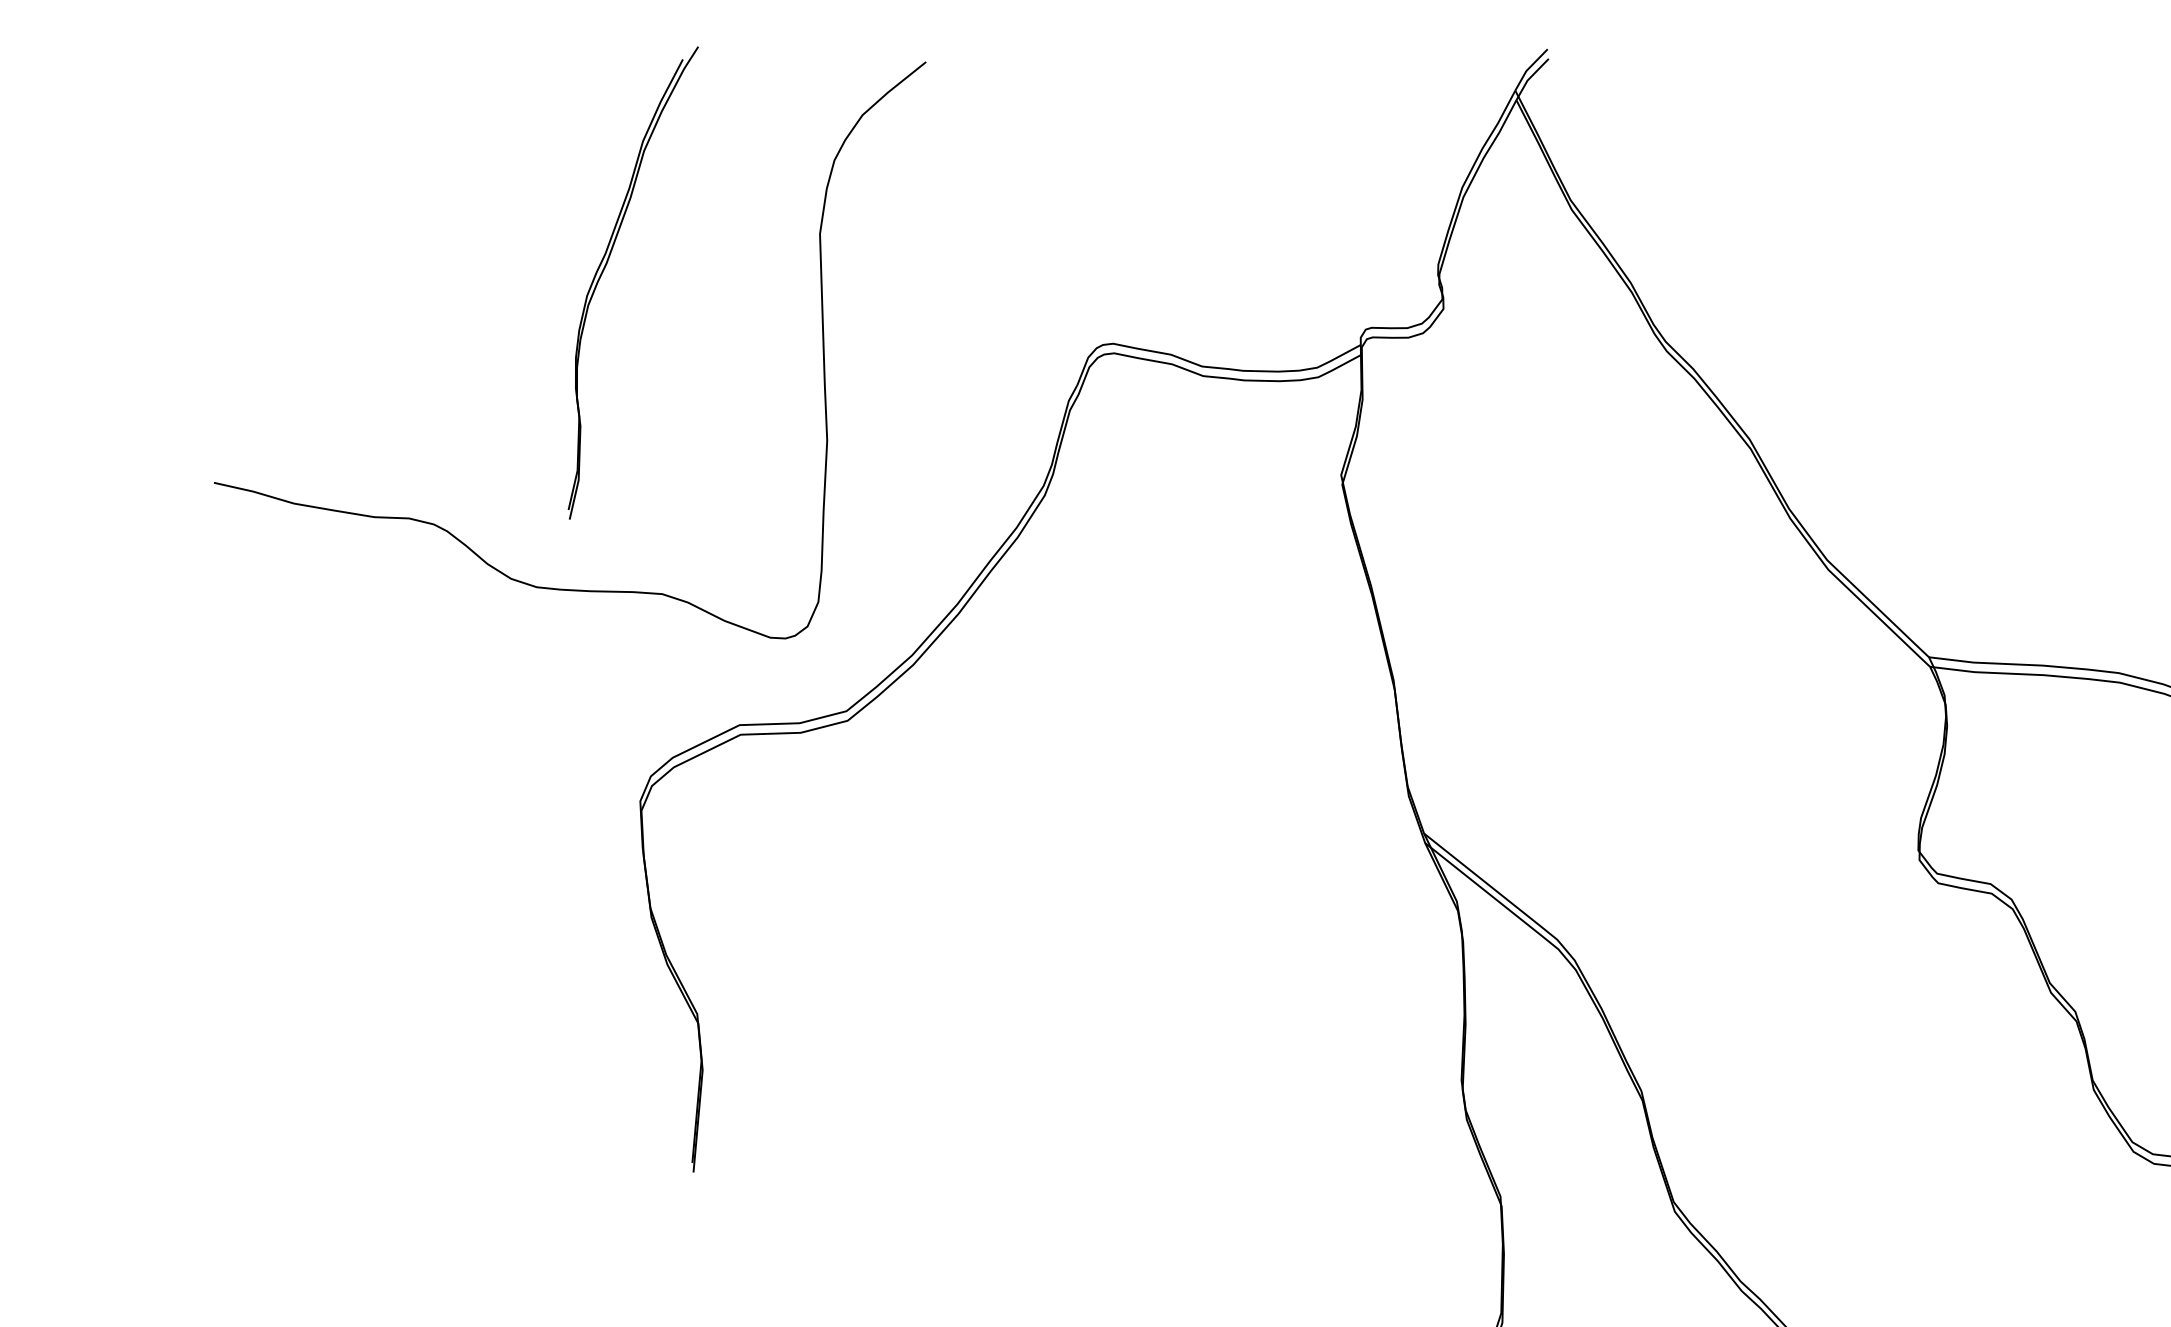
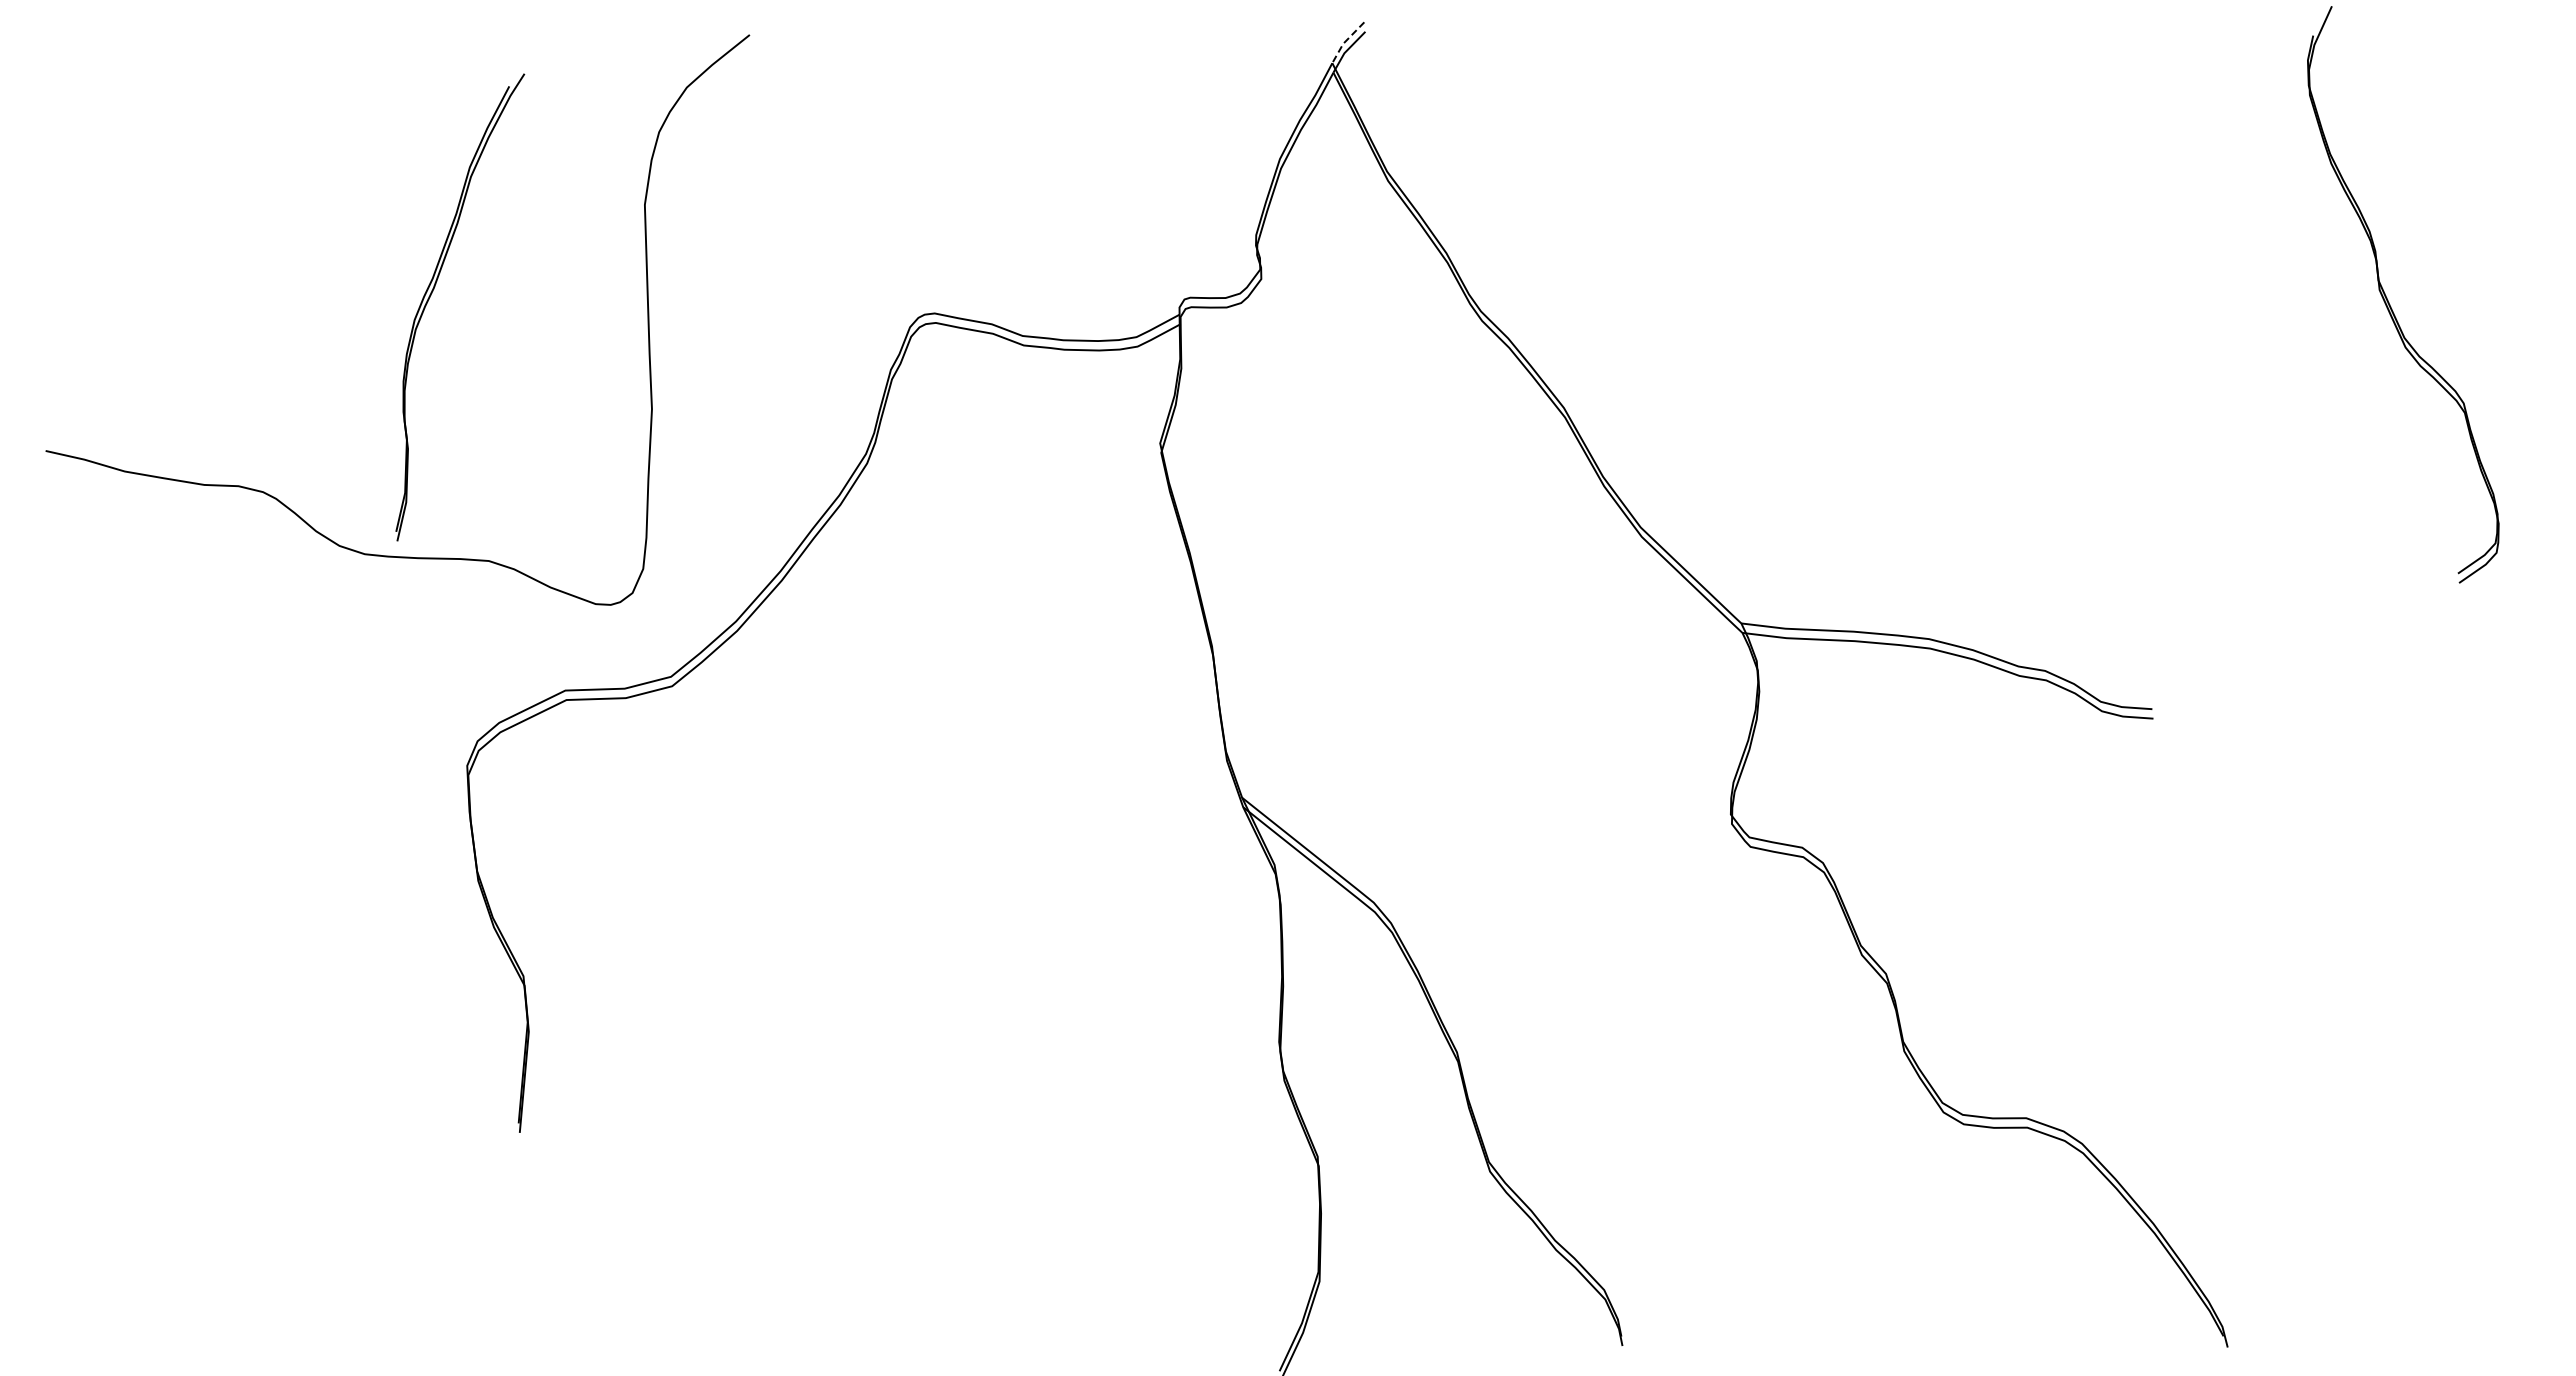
line: (1528, 68) -> (1345, 41), solid -> dashed
part: (605, 268) -> (432, 293), moved

